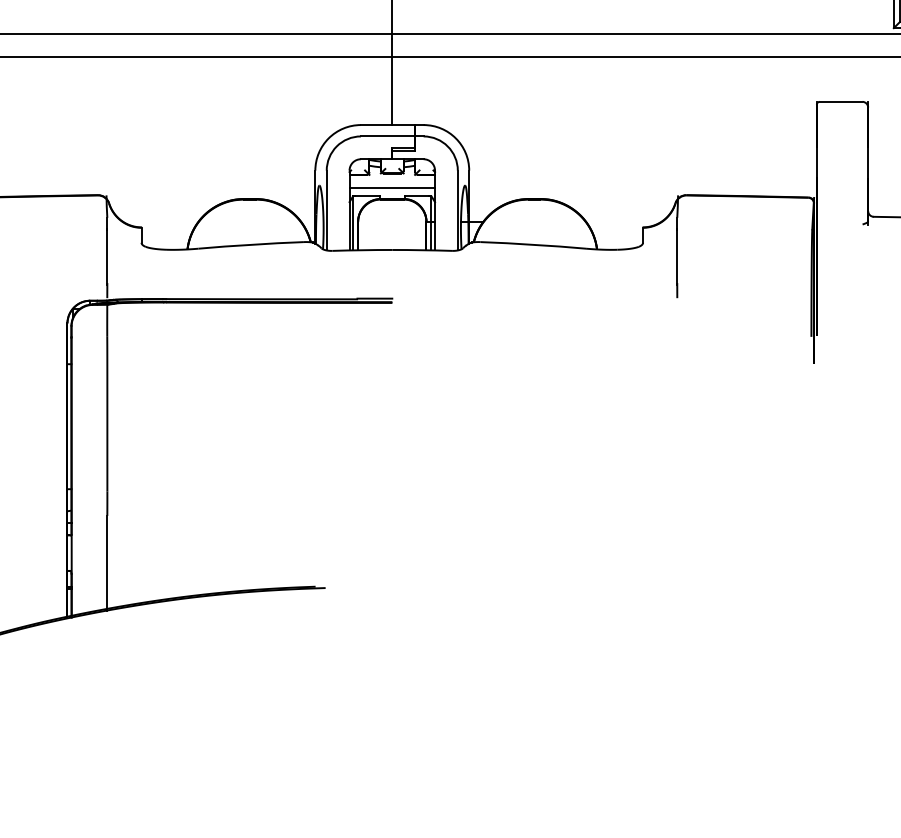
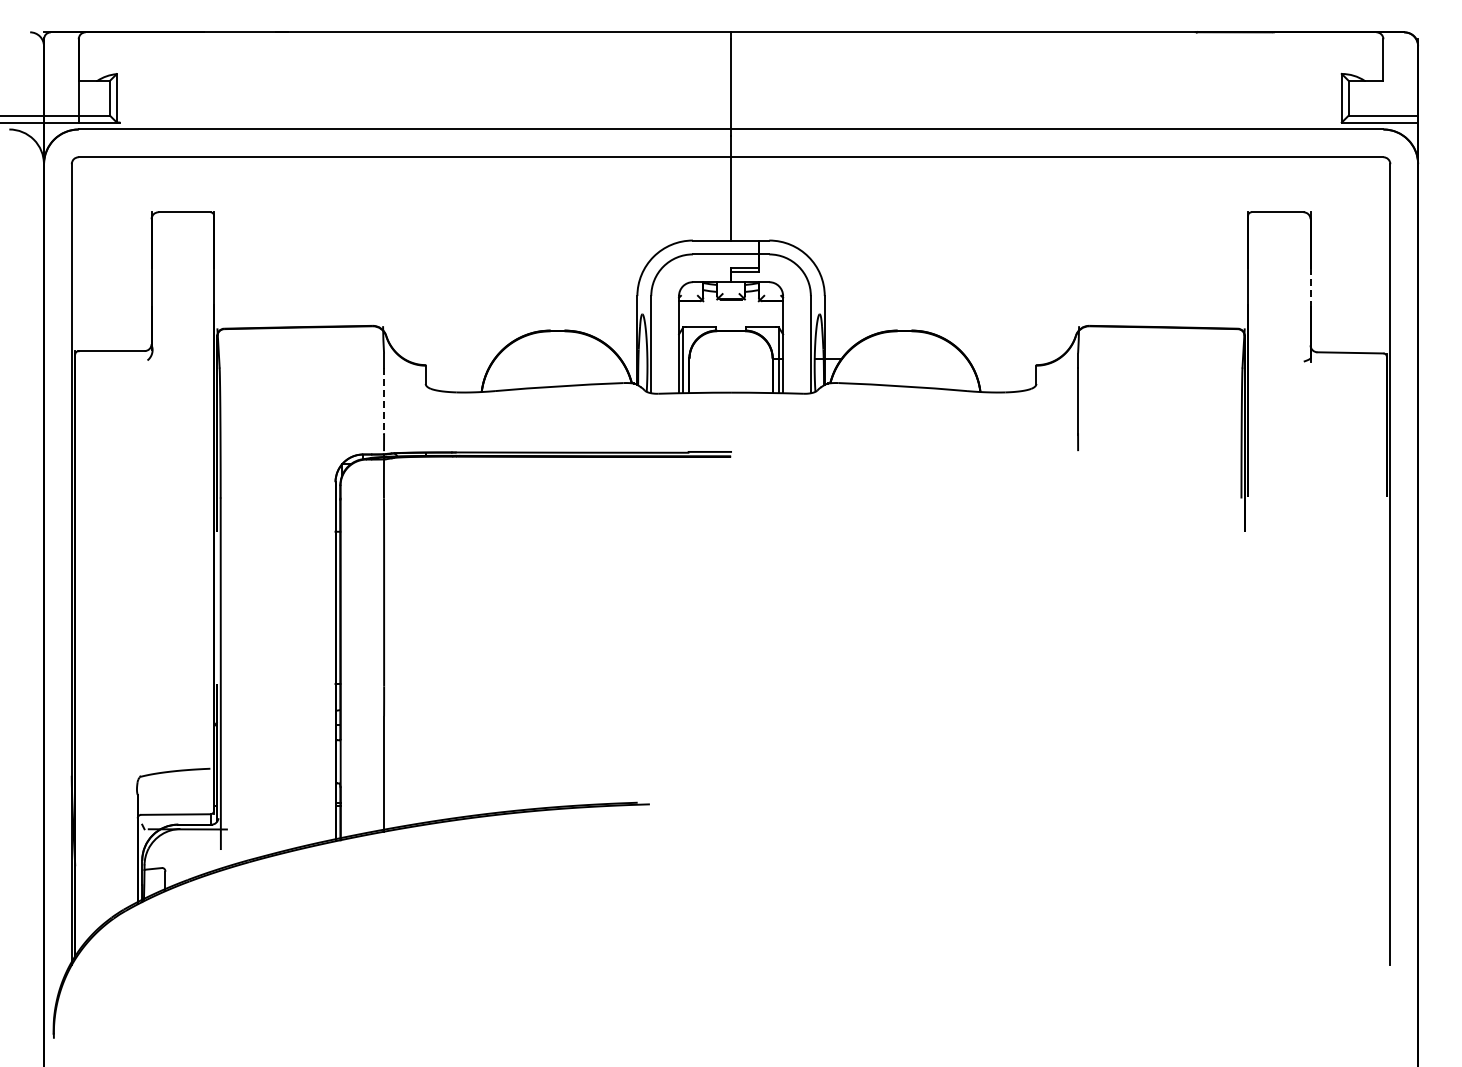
line: (868, 163) -> (1310, 287), solid -> dashed
line: (392, 187) -> (731, 316), removed
line: (107, 257) -> (384, 401), solid -> dashed

